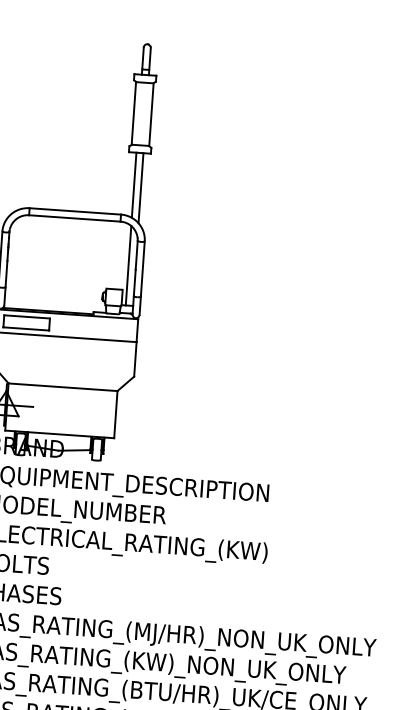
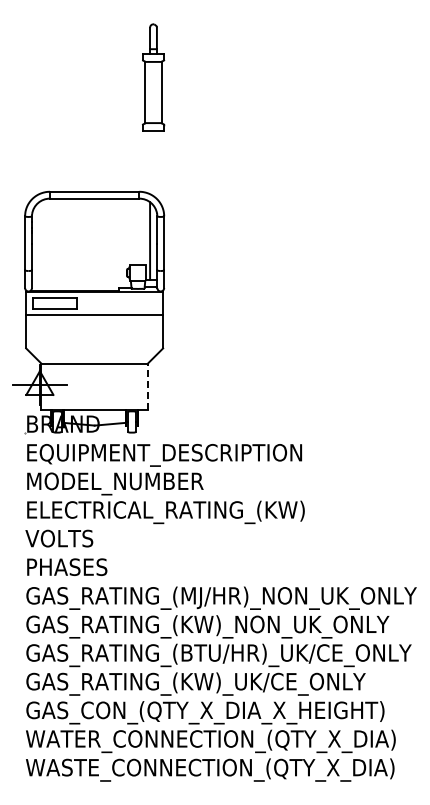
line: (134, 184) -> (150, 161), removed
line: (140, 187) -> (156, 164), removed
line: (115, 414) -> (147, 386), solid -> dashed

